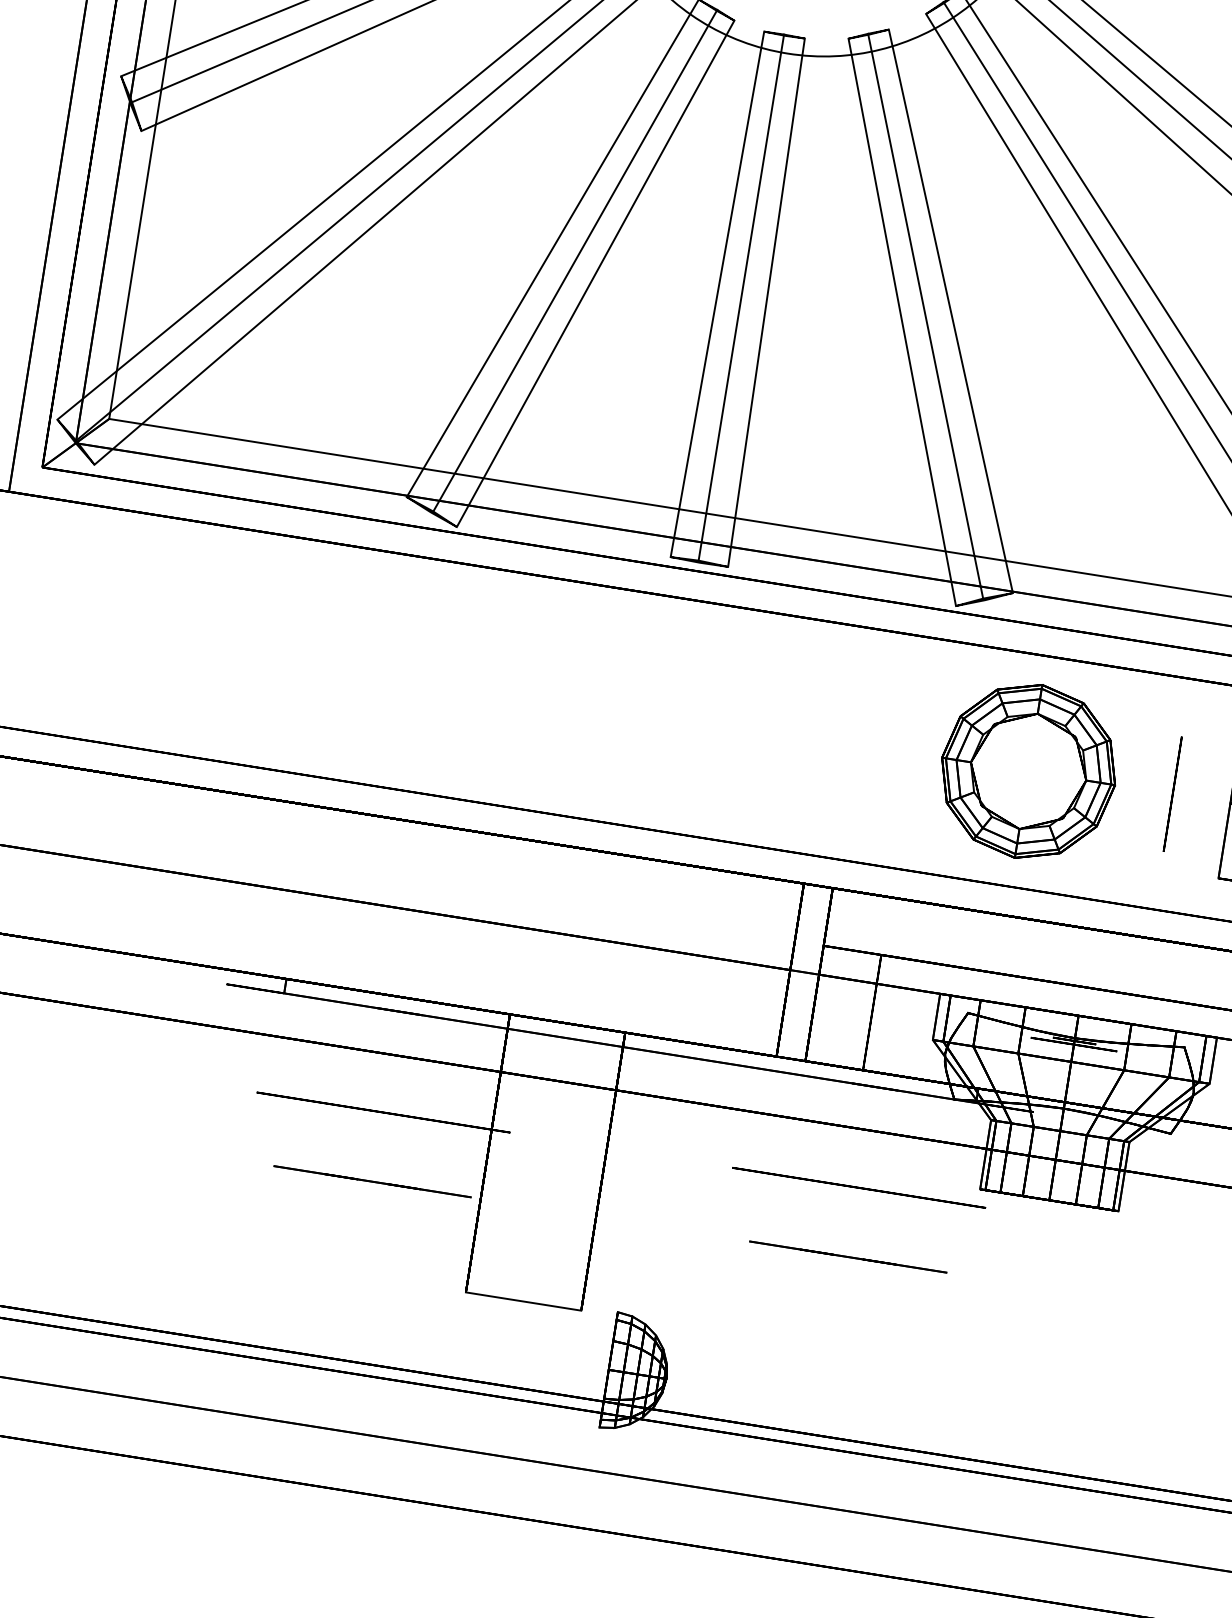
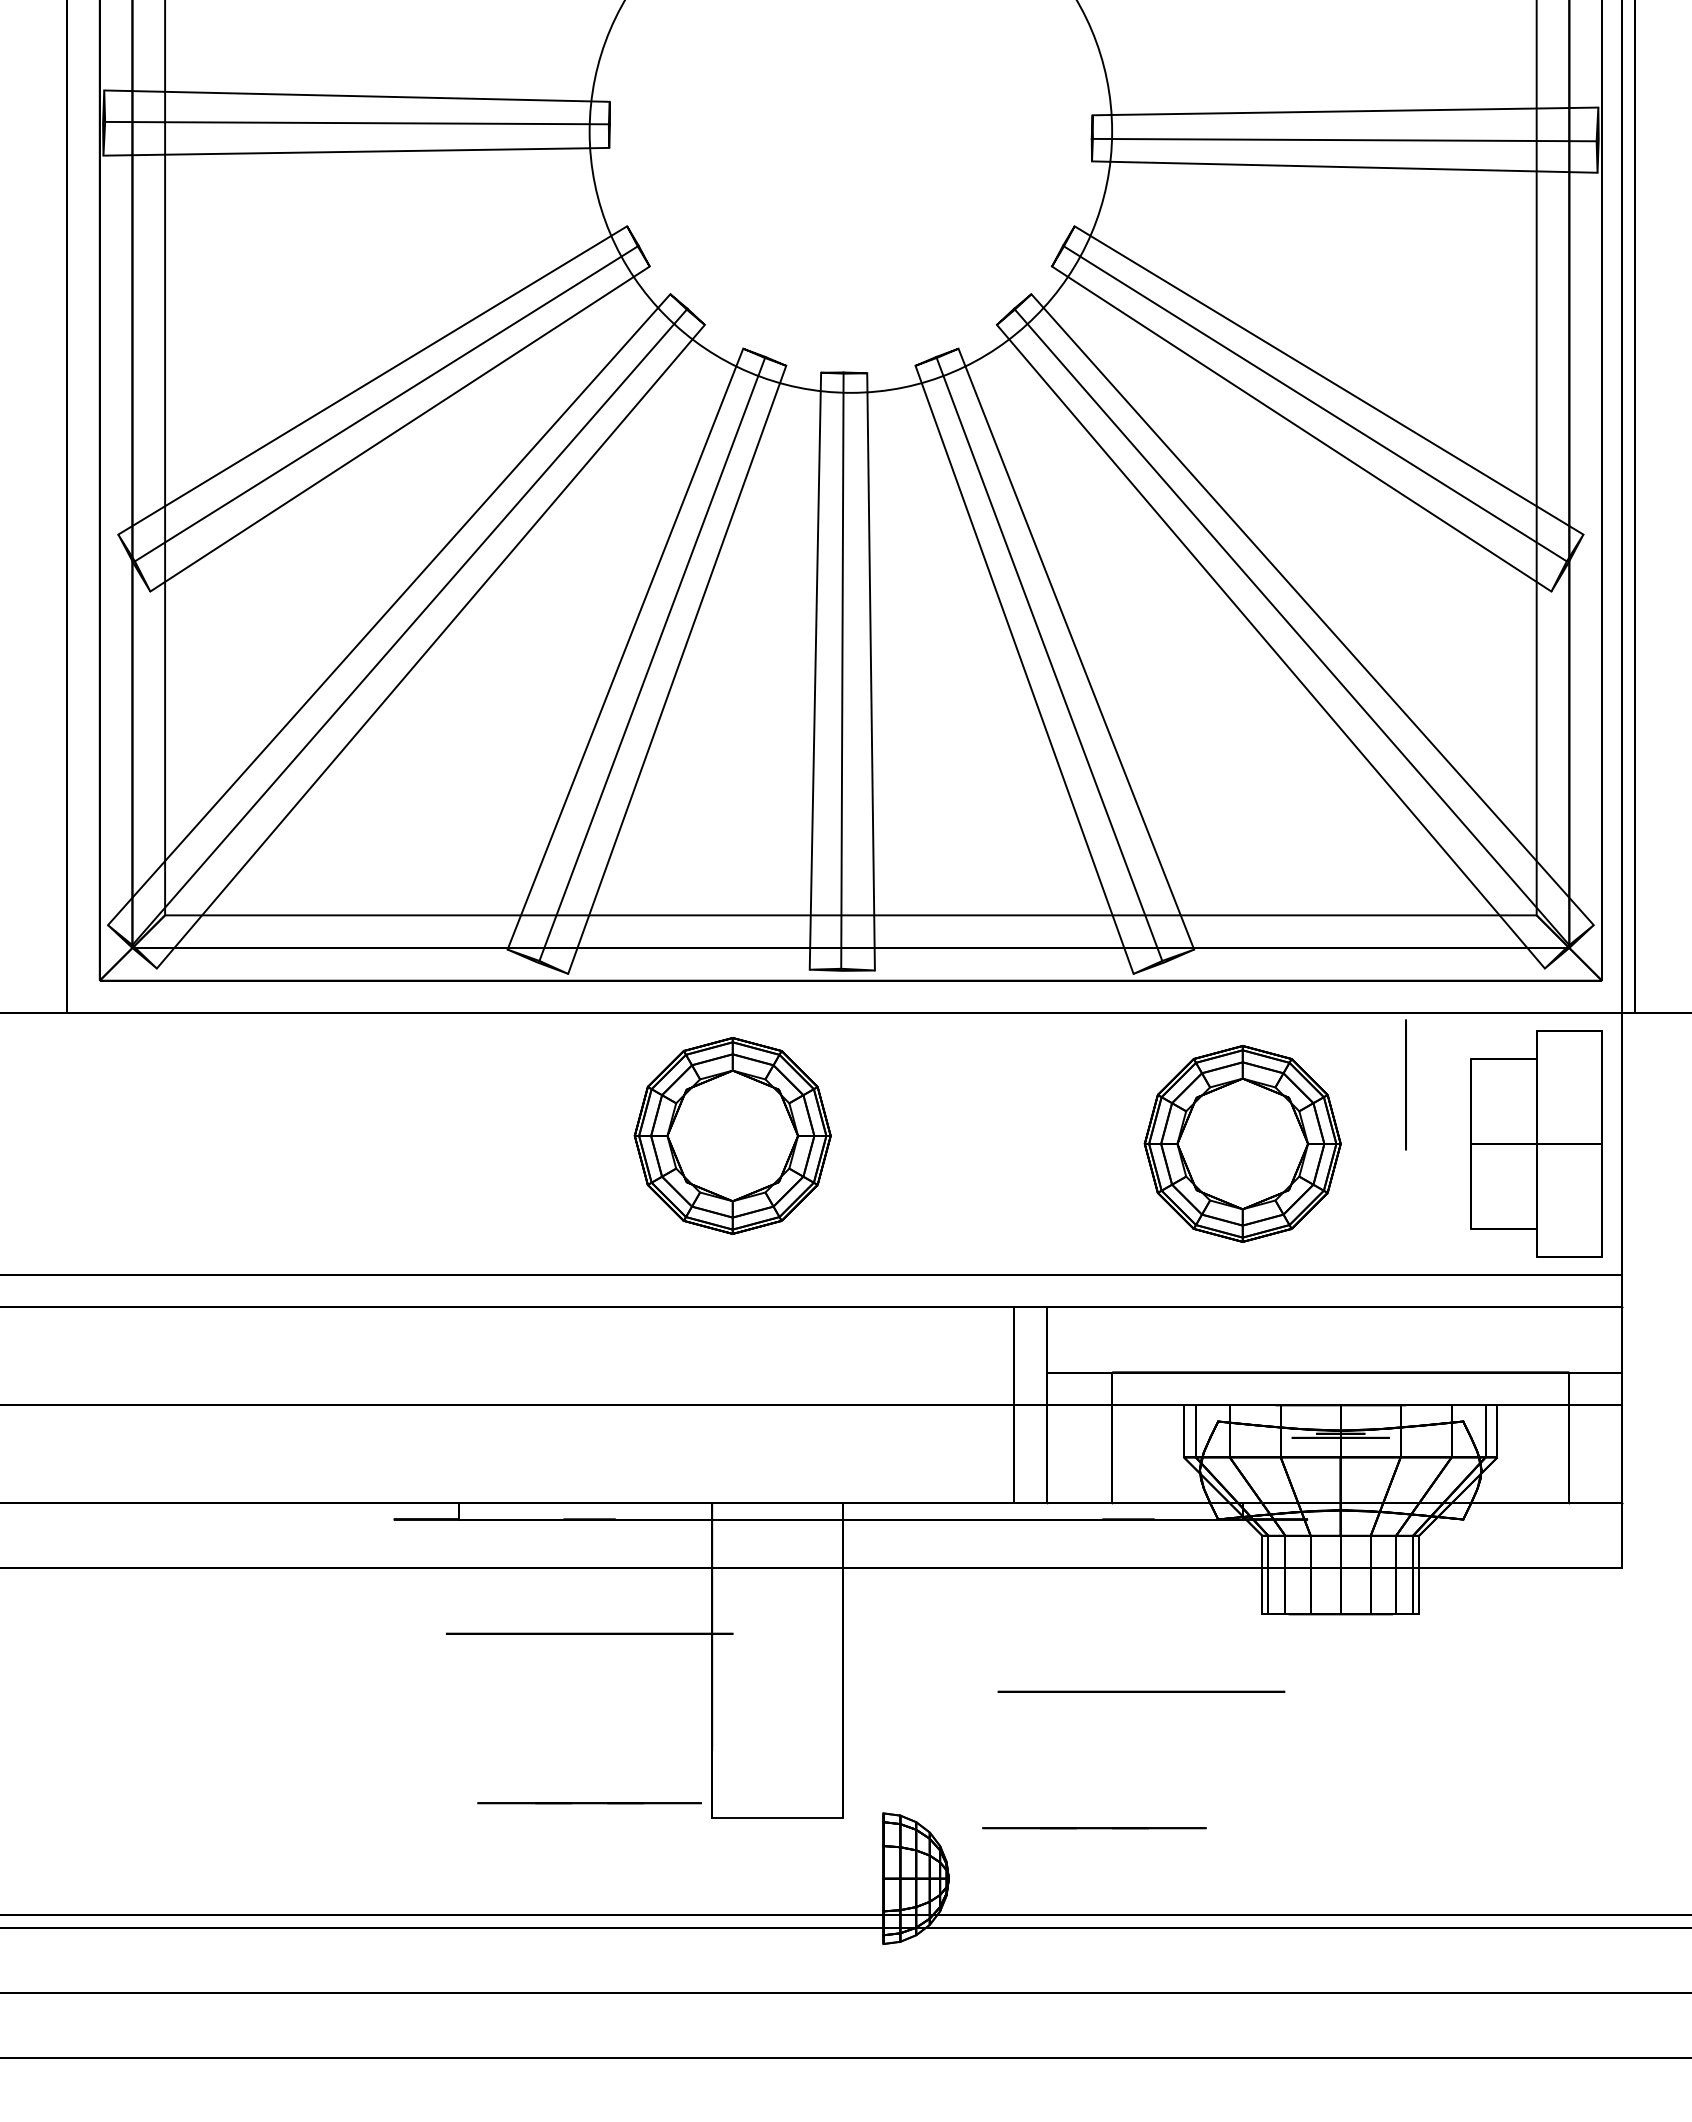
part: (579, 692) -> (732, 1135), added
circle: (1172, 793) -> (1405, 1084), moved
line: (372, 1182) -> (589, 1803), moved
circle: (859, 1187) -> (1141, 1691), moved
line: (848, 1257) -> (1094, 1828), moved

